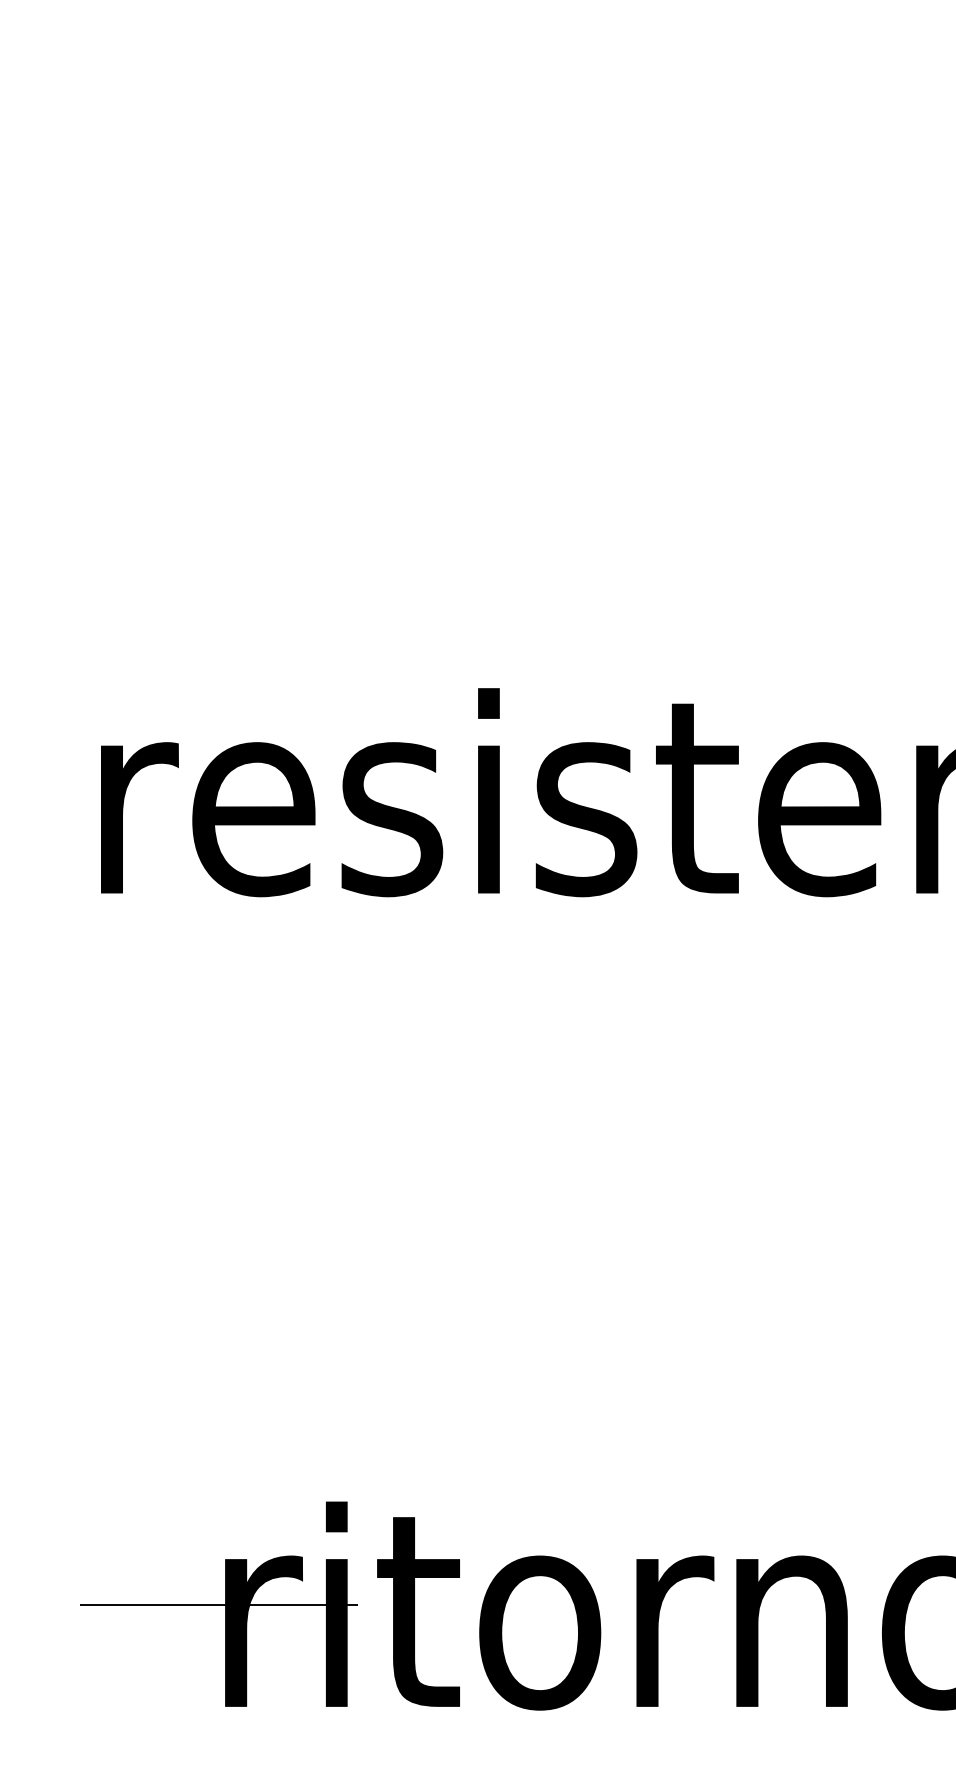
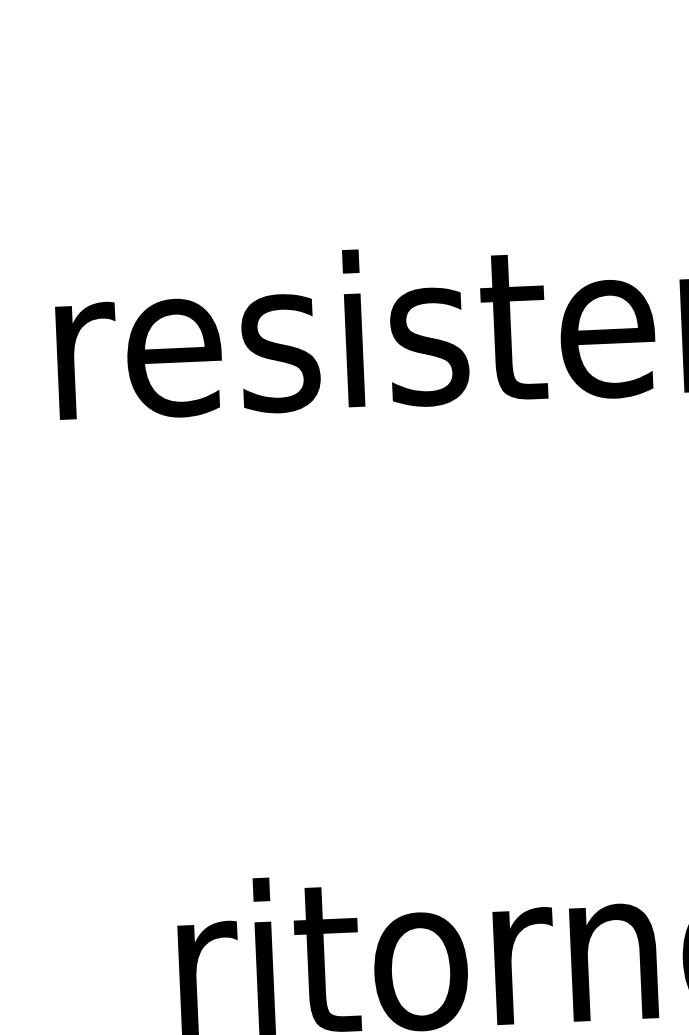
line: (231, 1605) -> (183, 961), removed

